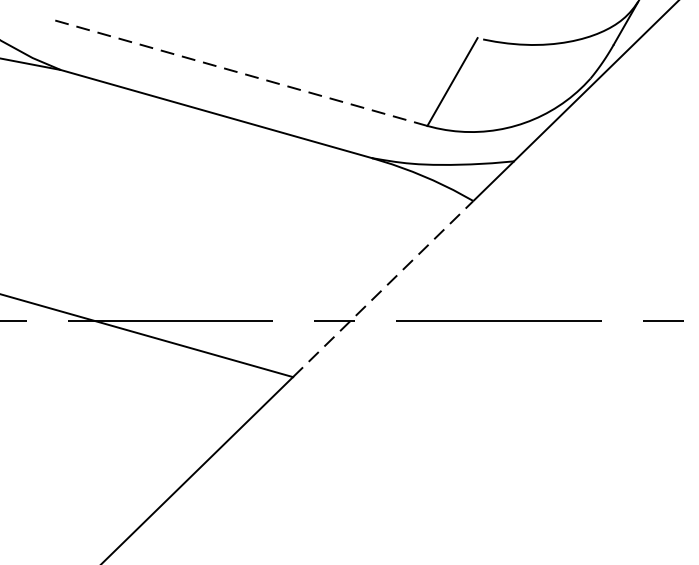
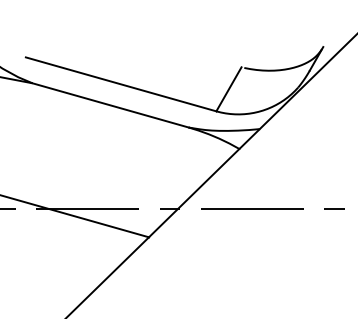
line: (238, 72) -> (121, 84), dashed -> solid
line: (383, 287) -> (194, 192), dashed -> solid

